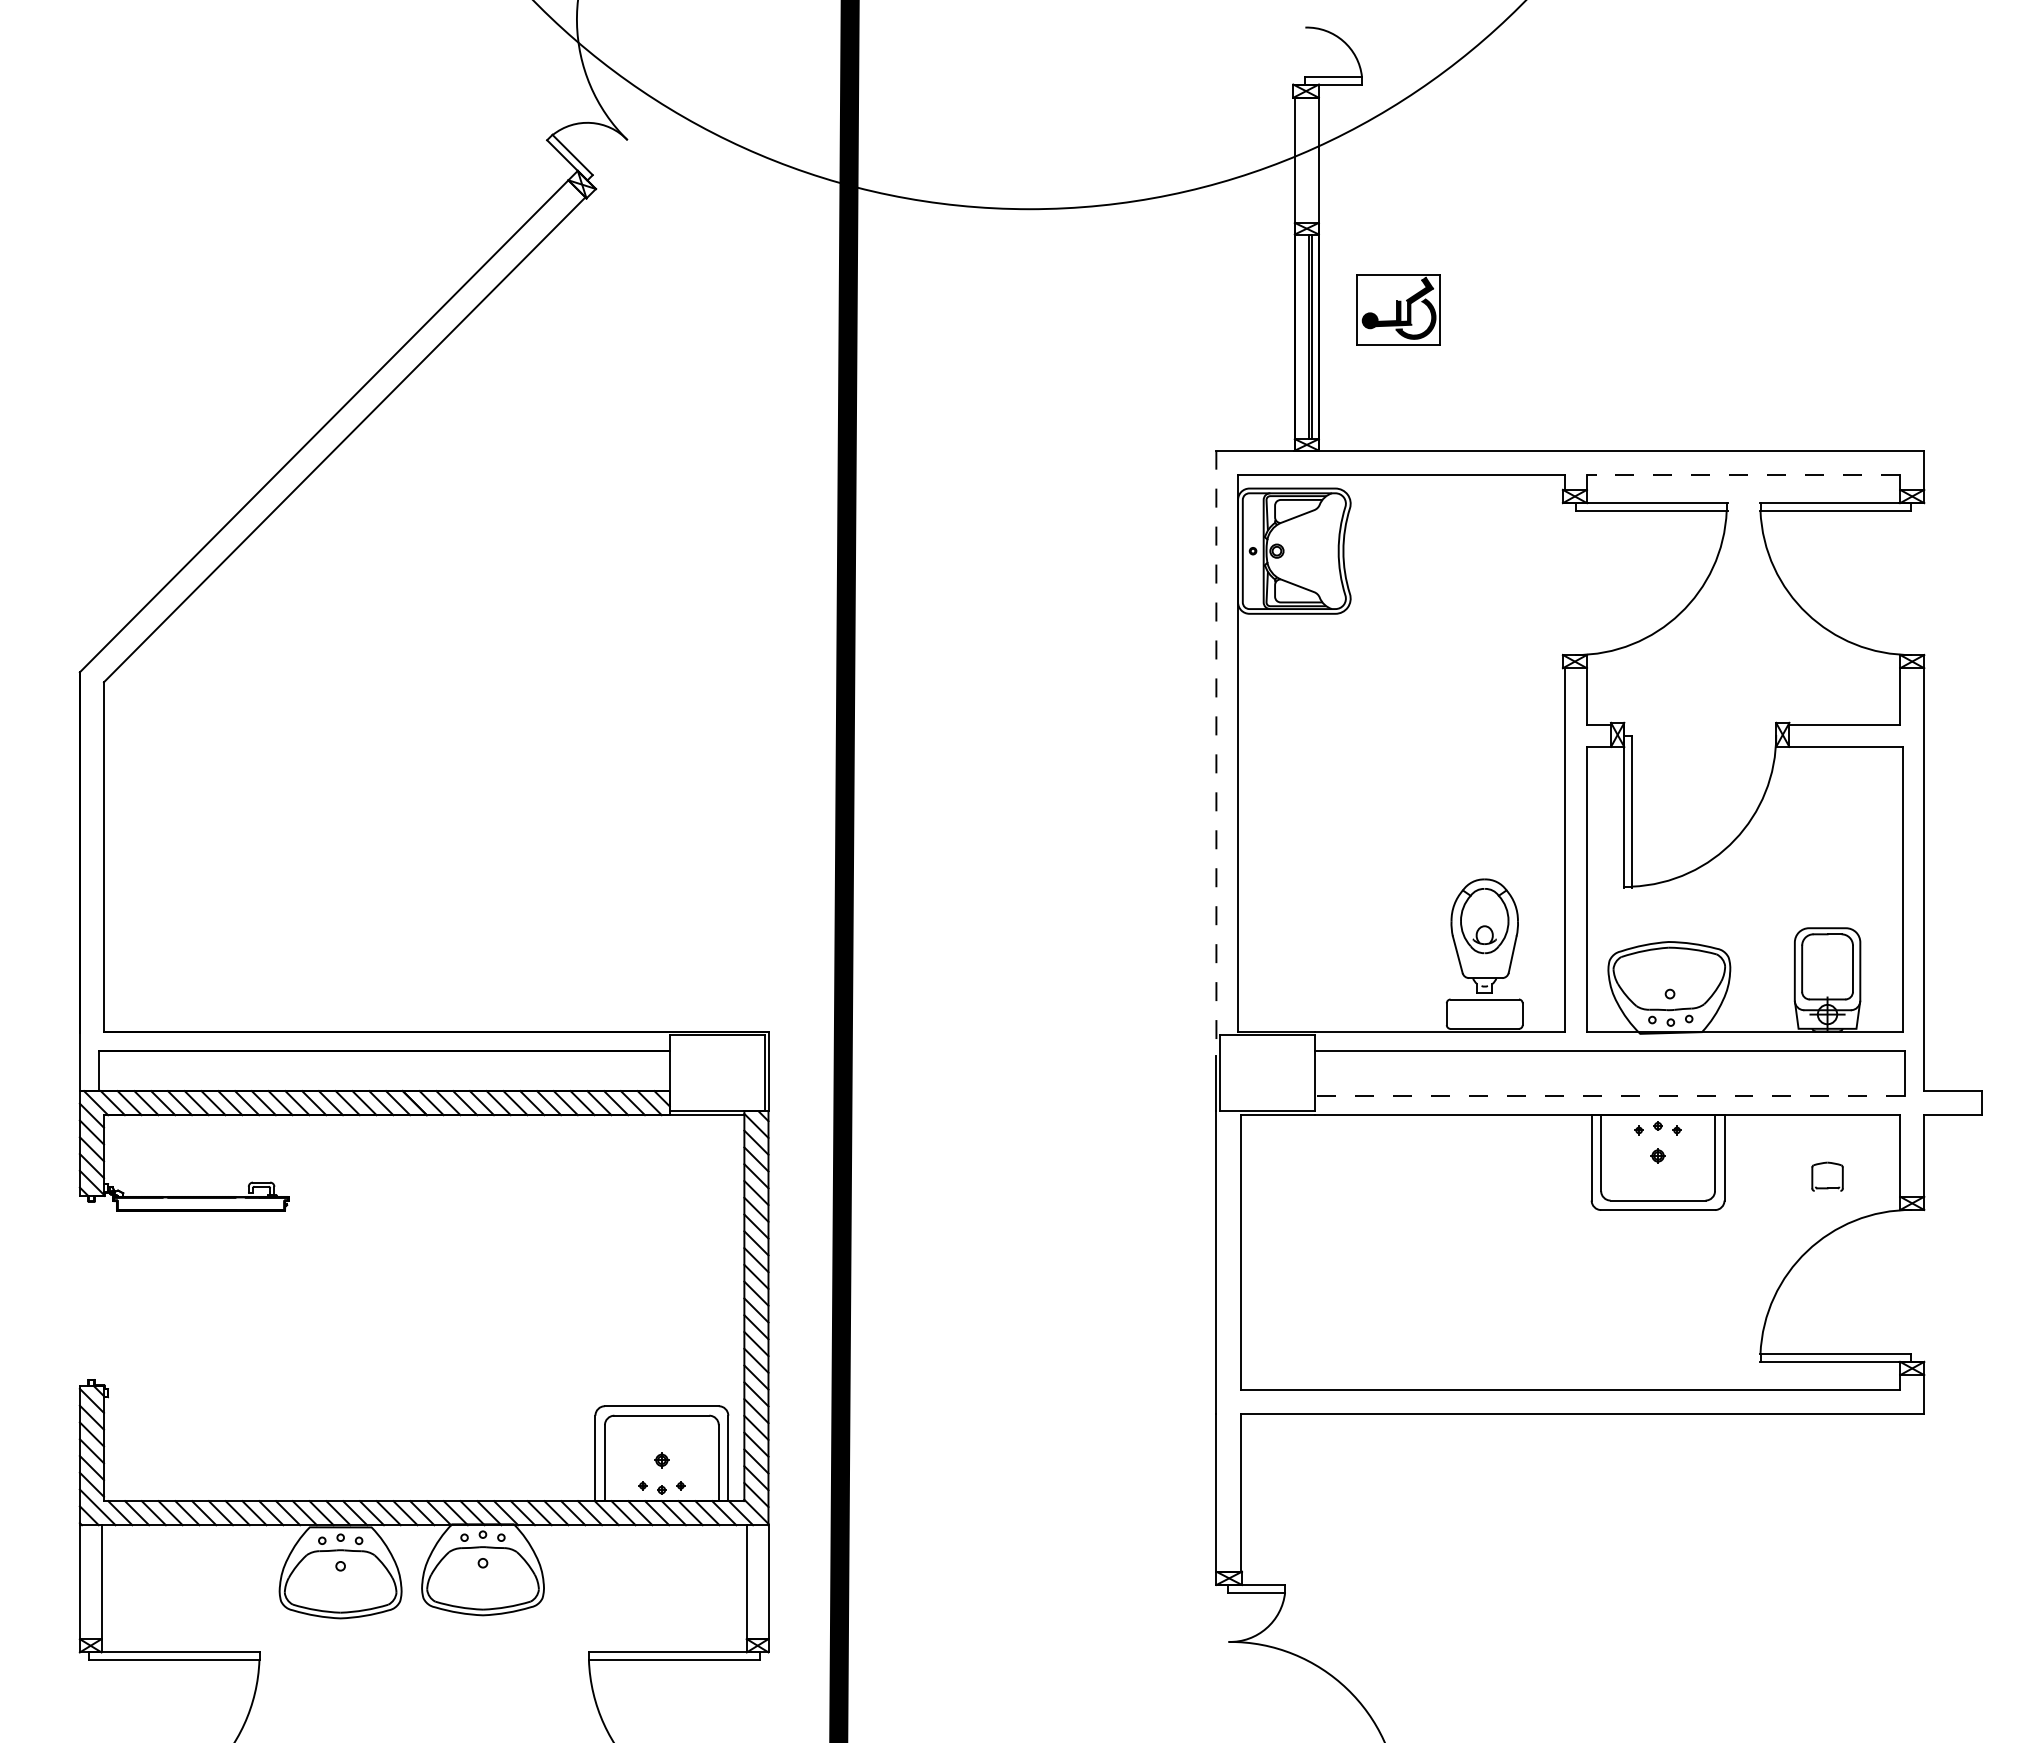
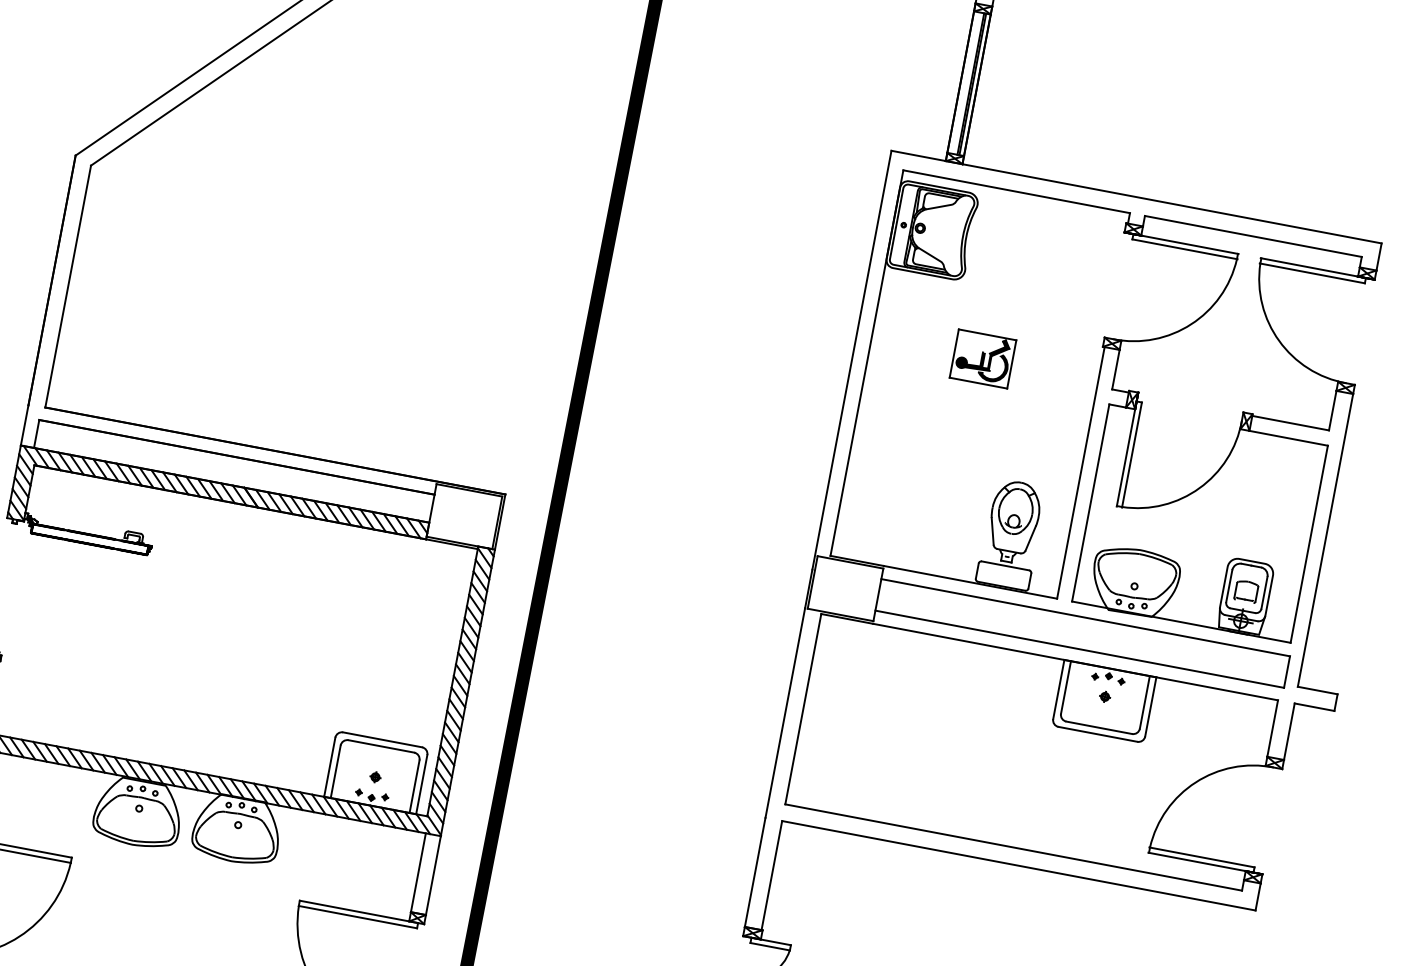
part: (1398, 309) -> (982, 358), moved
line: (1743, 474) -> (1253, 236), dashed -> solid
line: (1216, 753) -> (851, 360), dashed -> solid
line: (1609, 1096) -> (1079, 649), dashed -> solid
part: (1827, 1187) -> (1245, 598), moved

